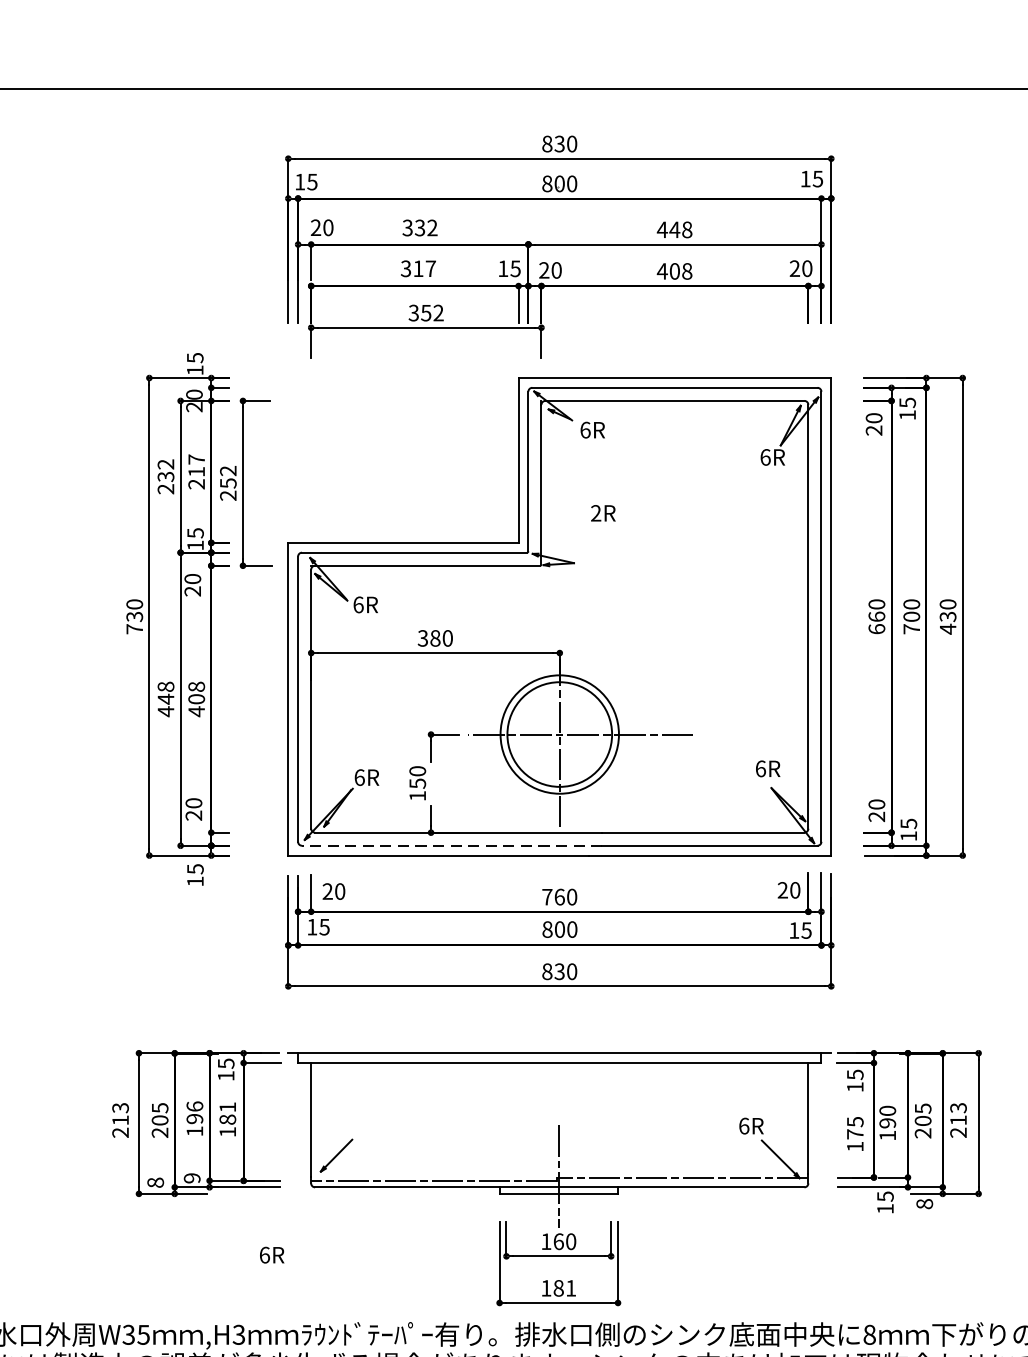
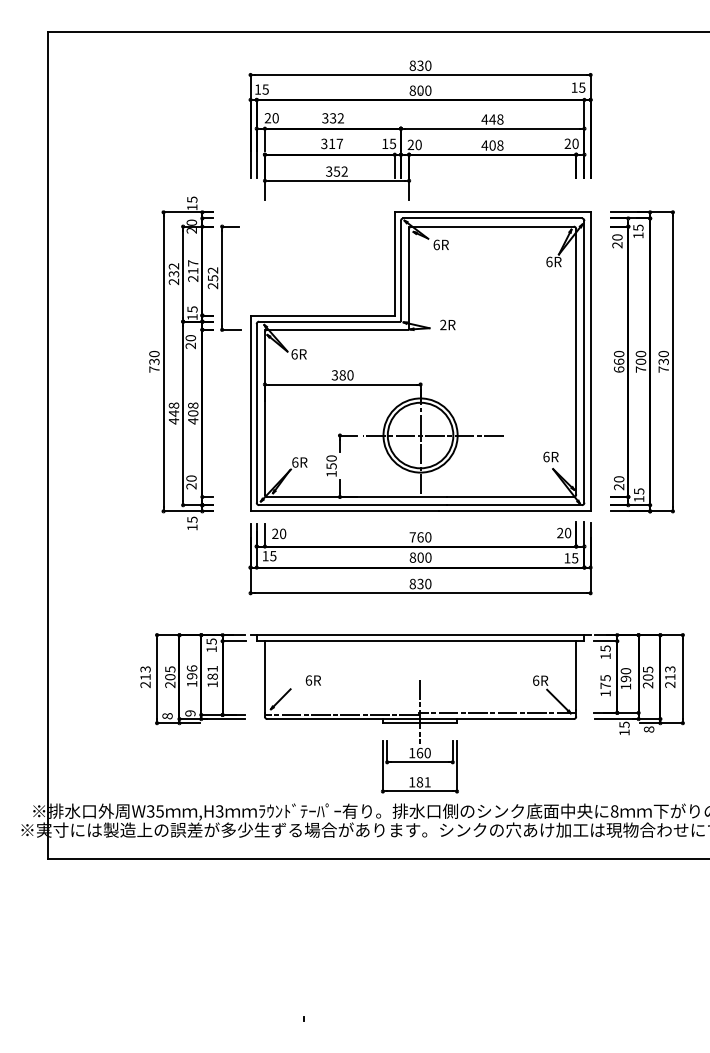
text: (602, 512) -> (447, 324), moved
text: (947, 629) -> (663, 369), 430 -> 730
line: (451, 846) -> (352, 505), dashed -> solid
text: (270, 1255) -> (312, 680), moved

